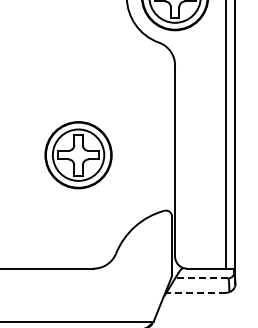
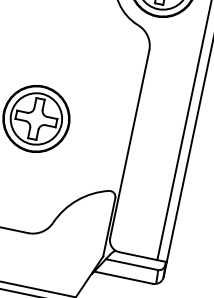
line: (201, 278) -> (131, 264), dashed -> solid
line: (196, 292) -> (123, 277), dashed -> solid

